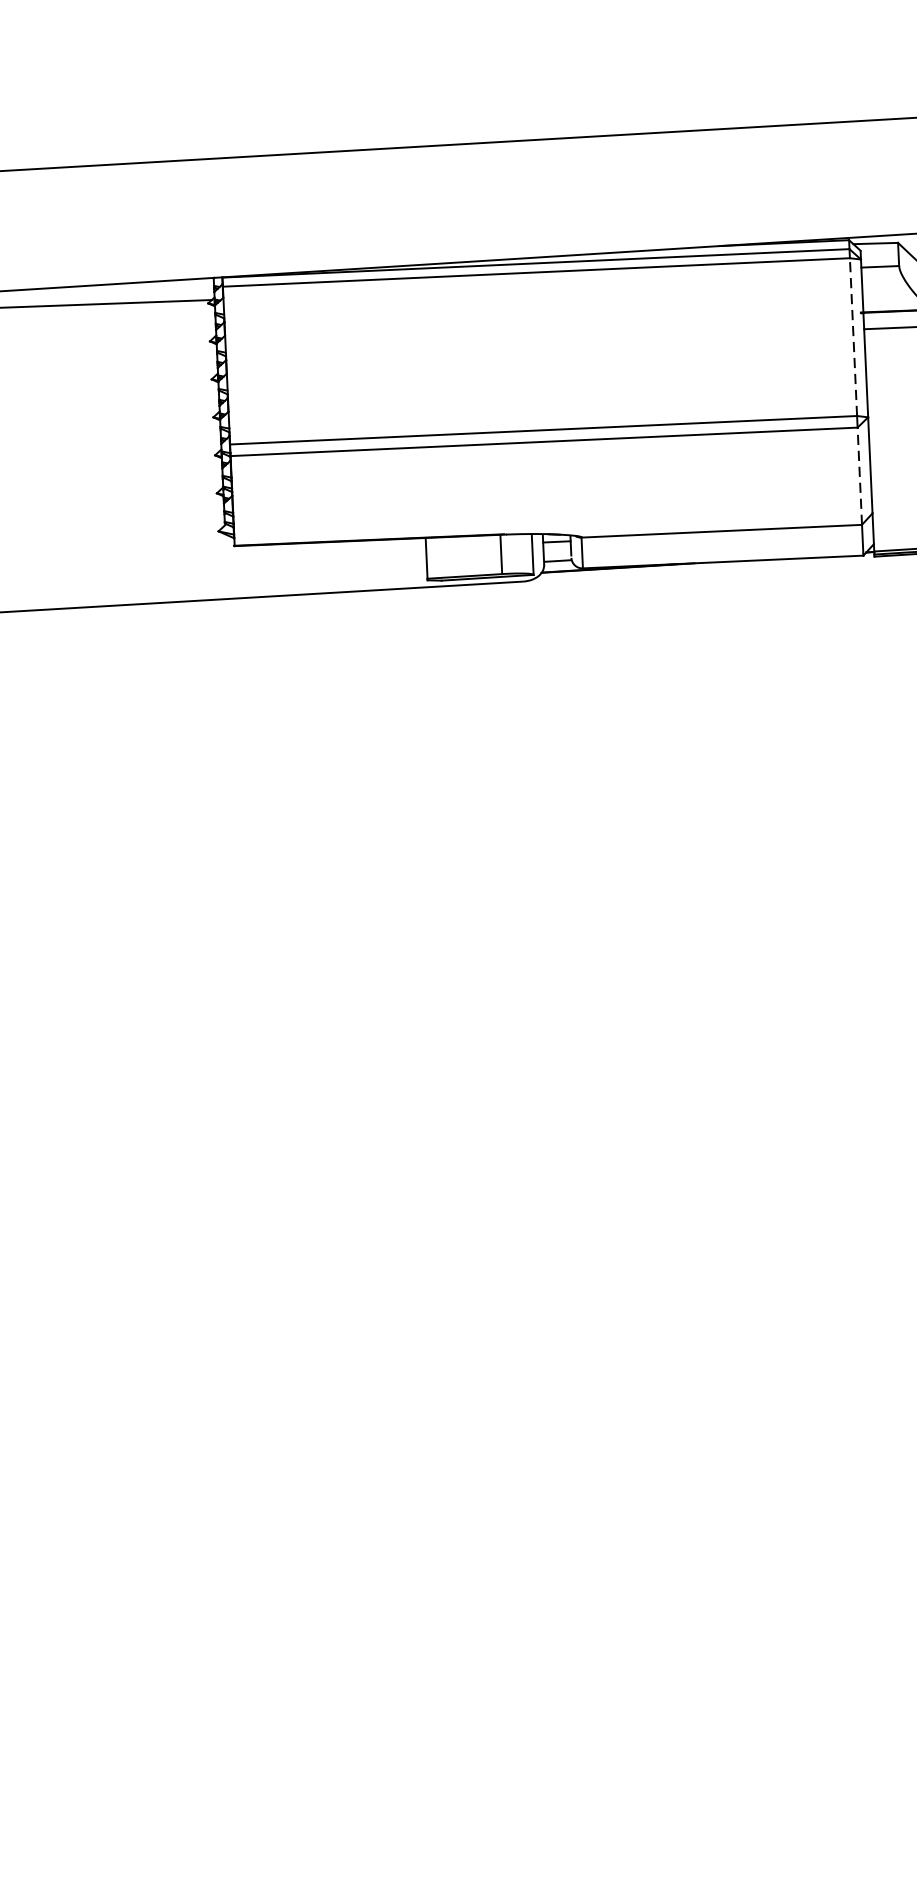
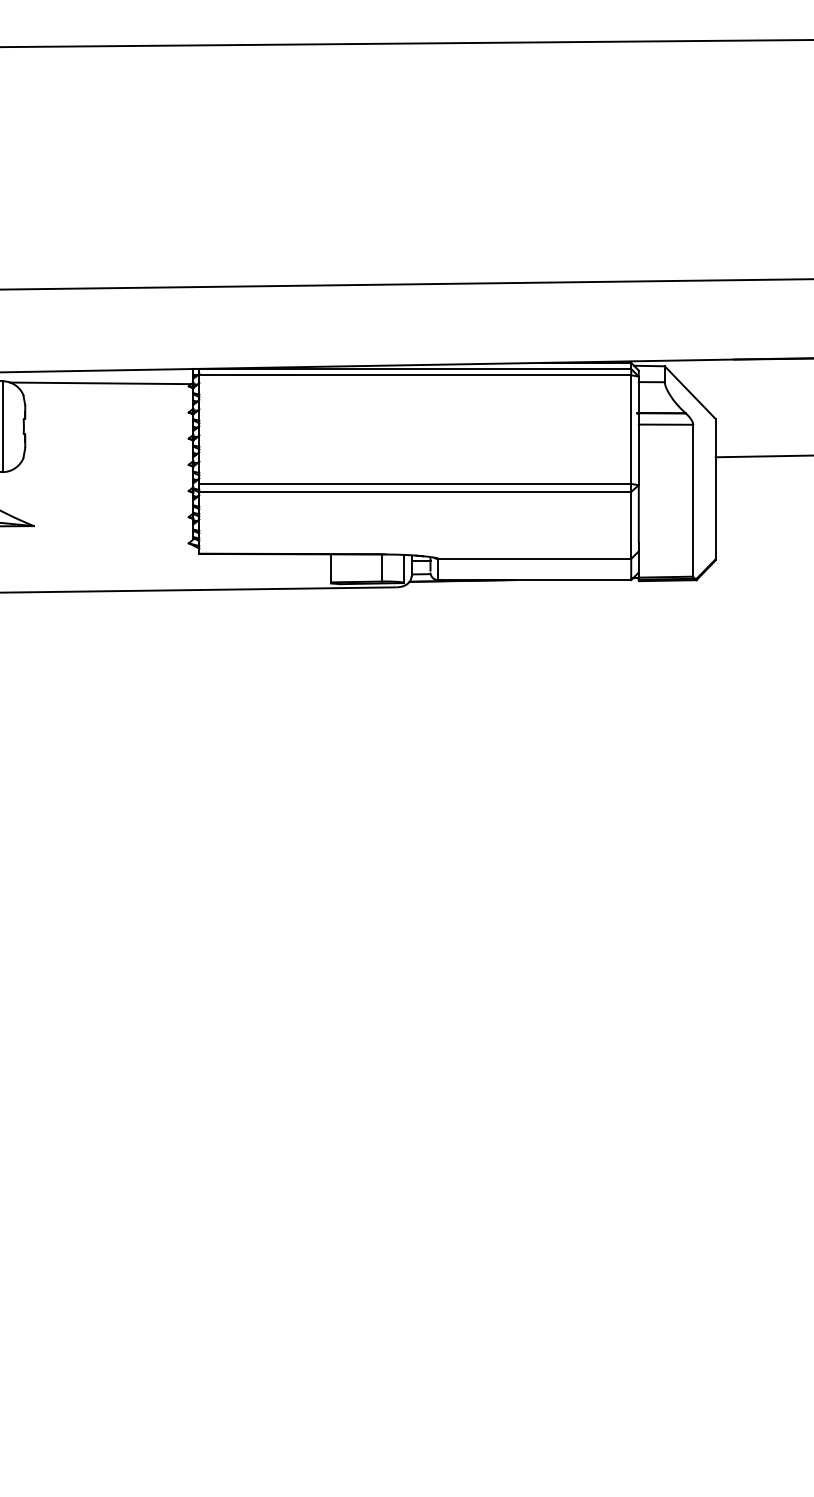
line: (853, 336) -> (631, 429), dashed -> solid
line: (860, 474) -> (631, 524), dashed -> solid

